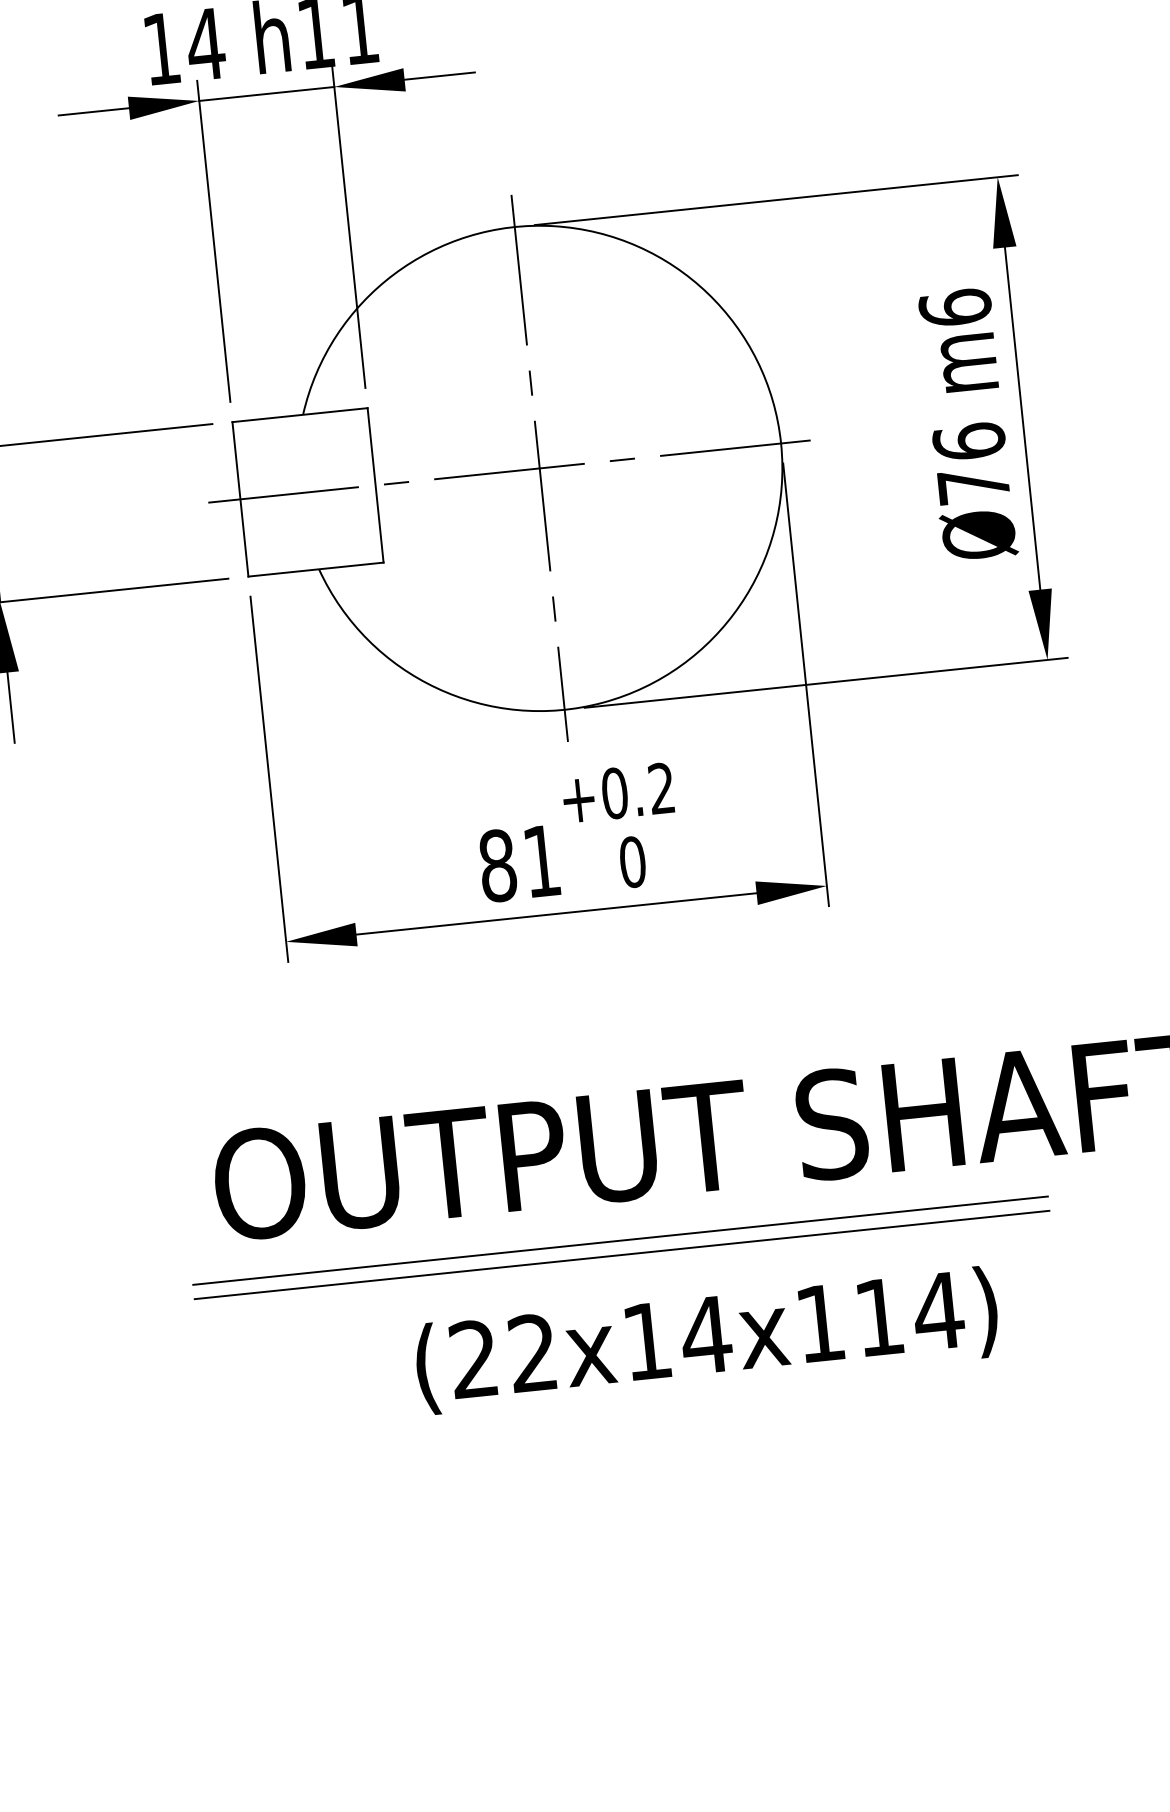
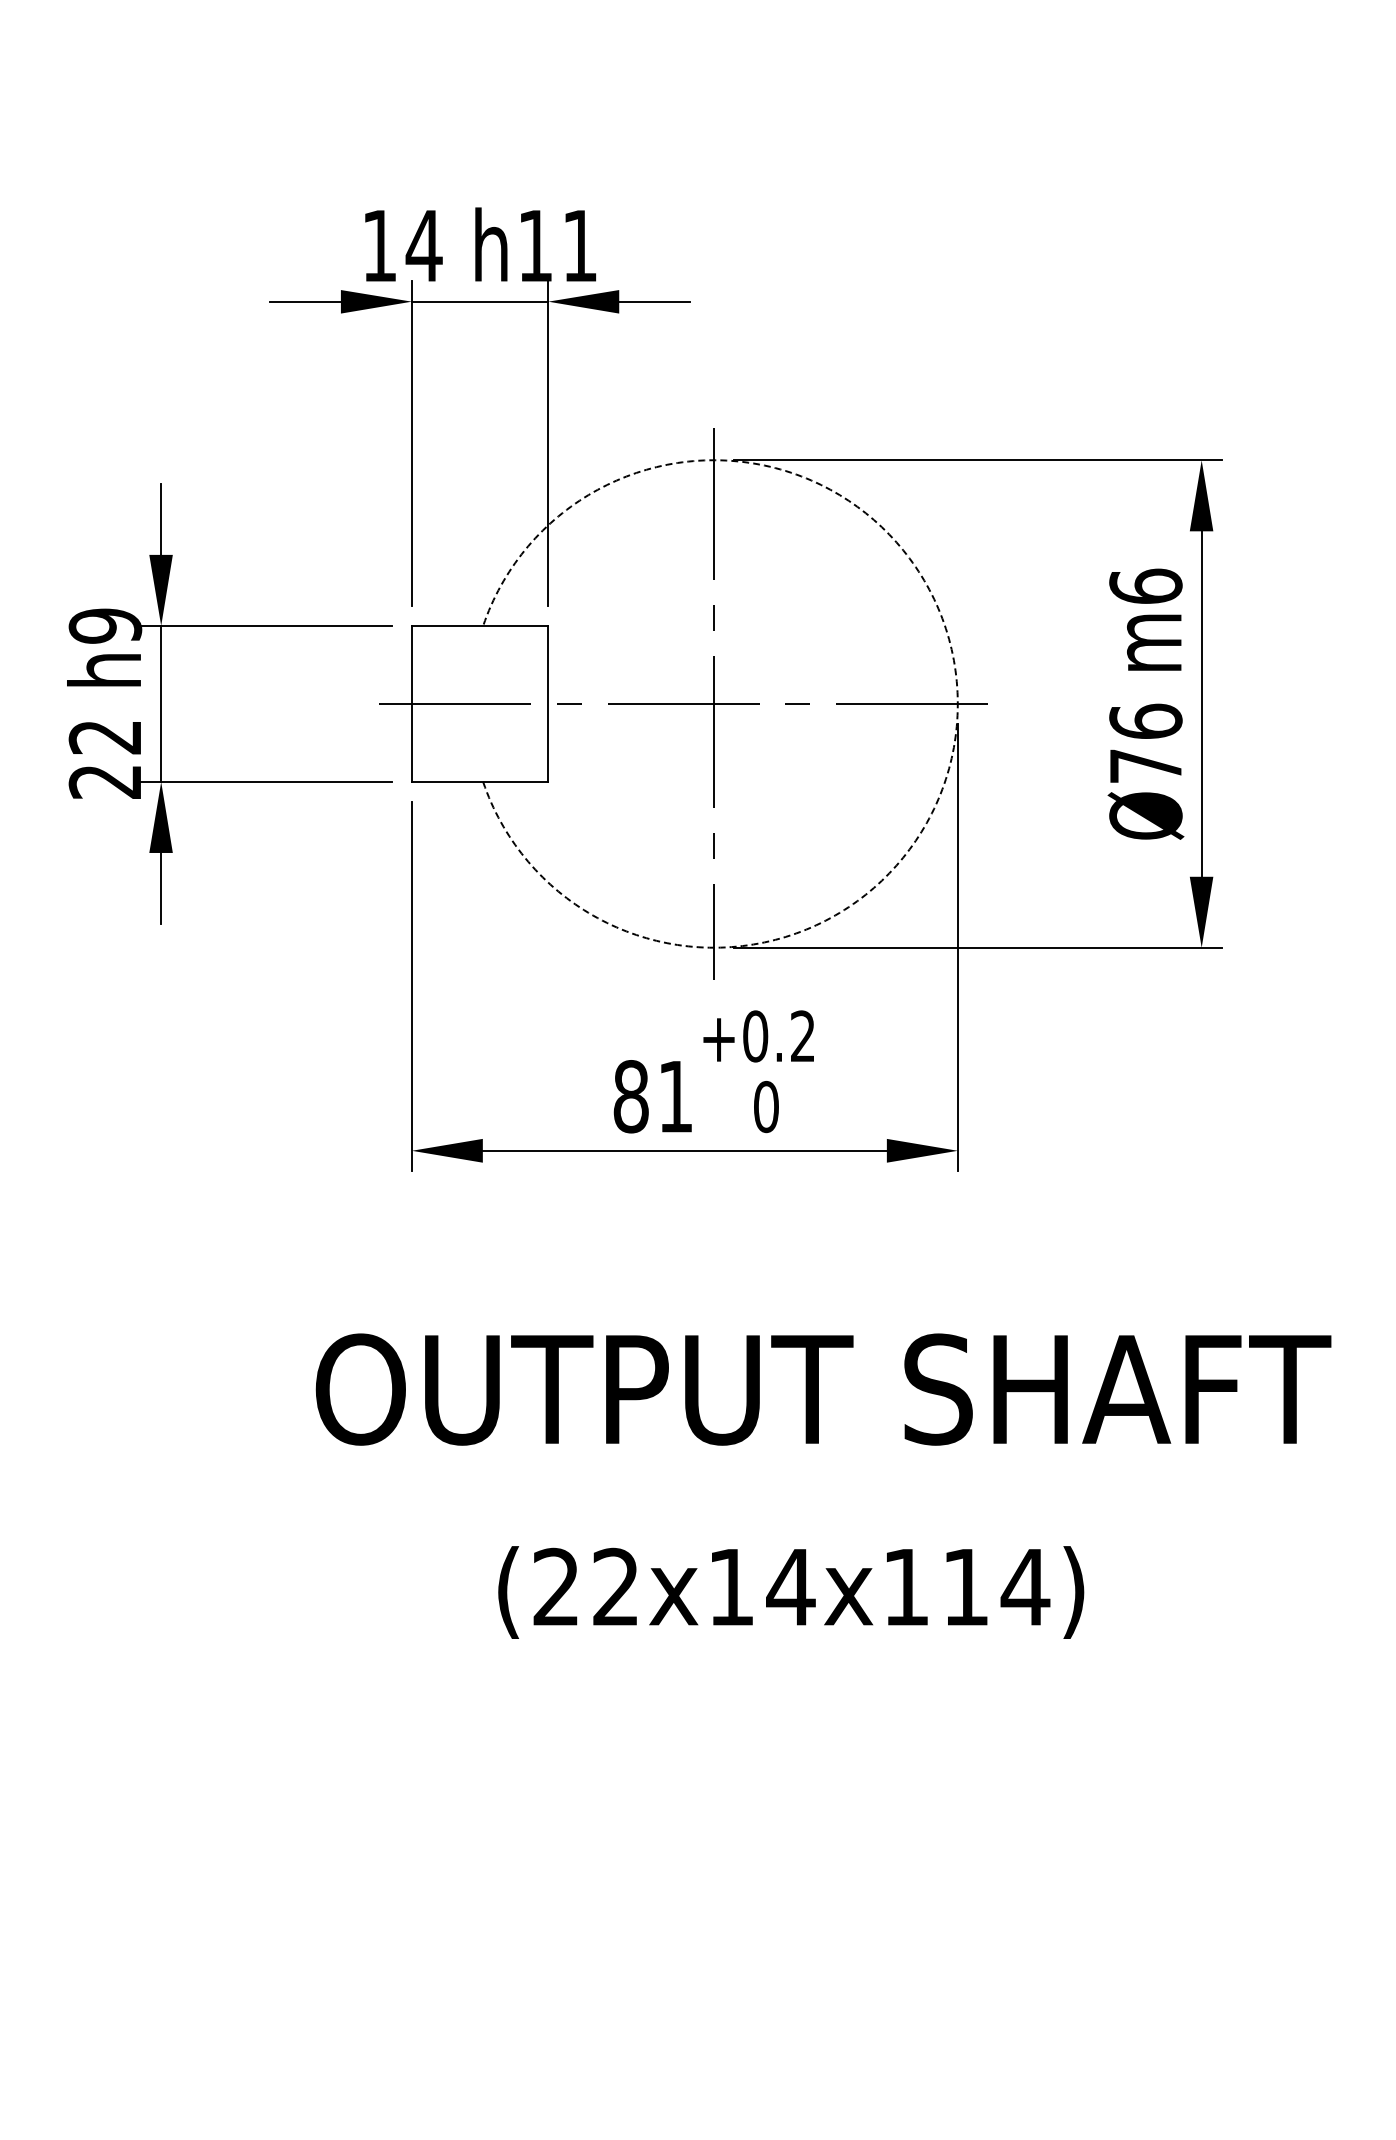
arc: (780, 443) -> (957, 703), solid -> dashed
line: (619, 1240) -> (714, 1483), removed
line: (621, 1255) -> (714, 1498), removed

